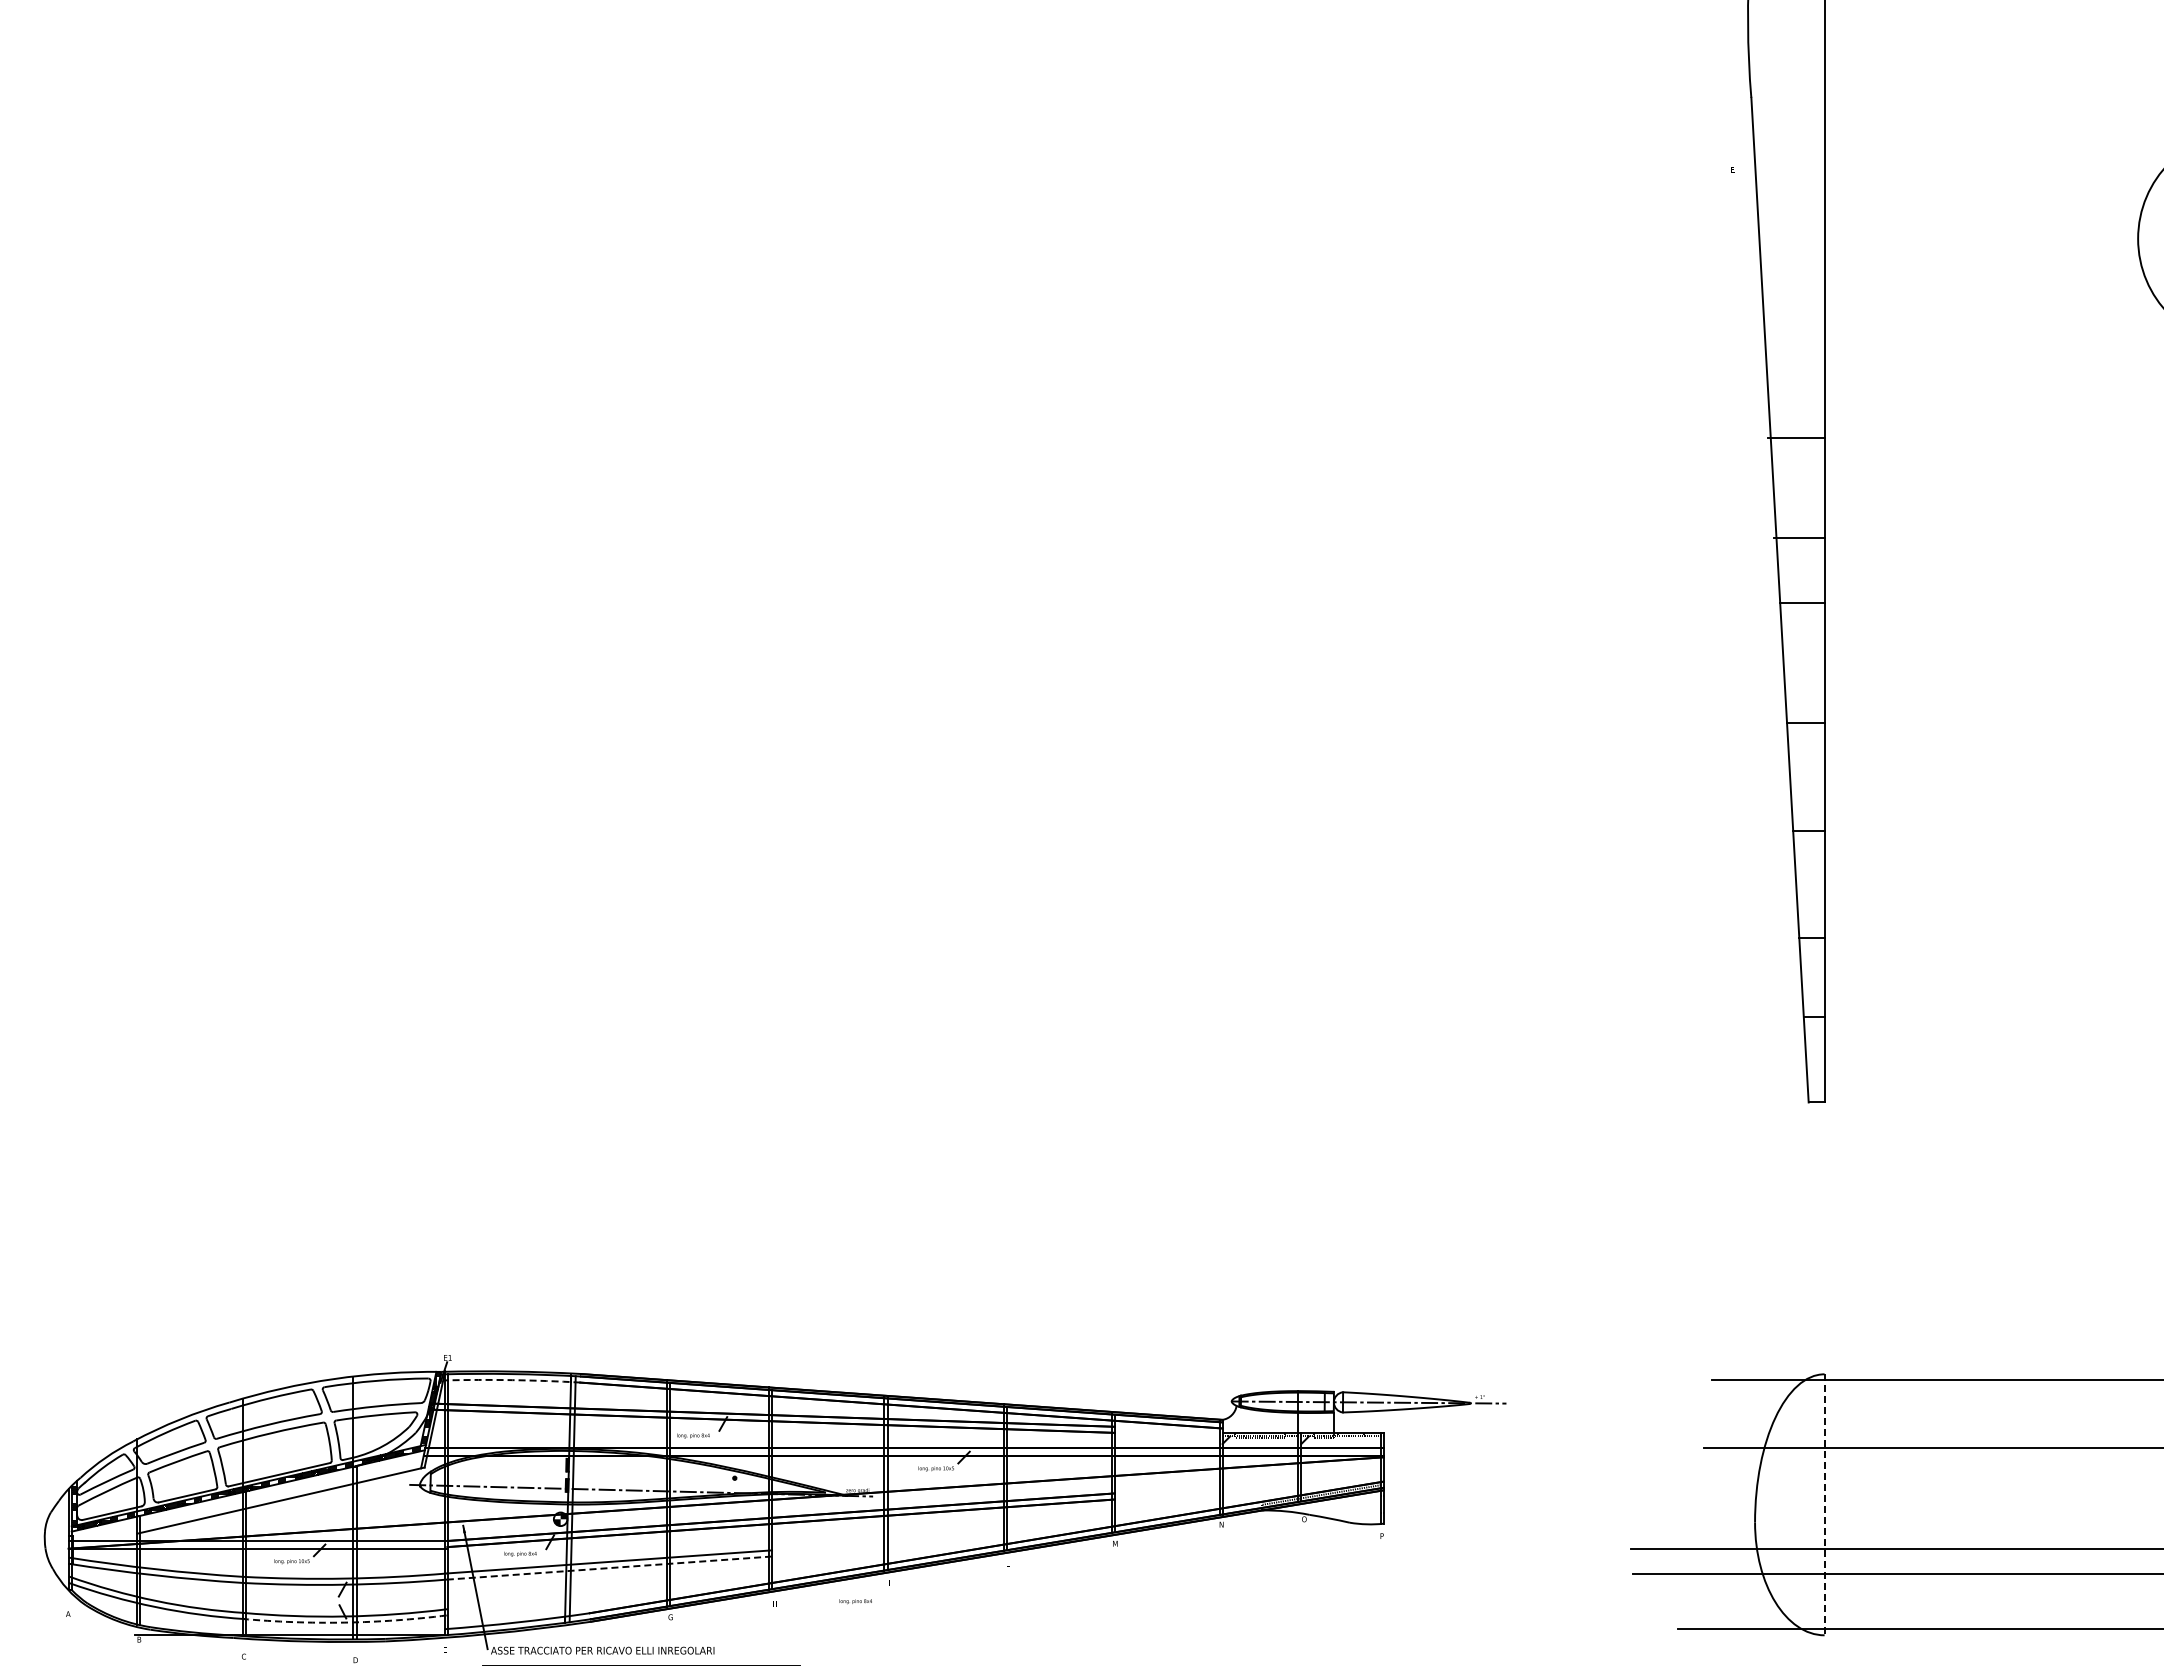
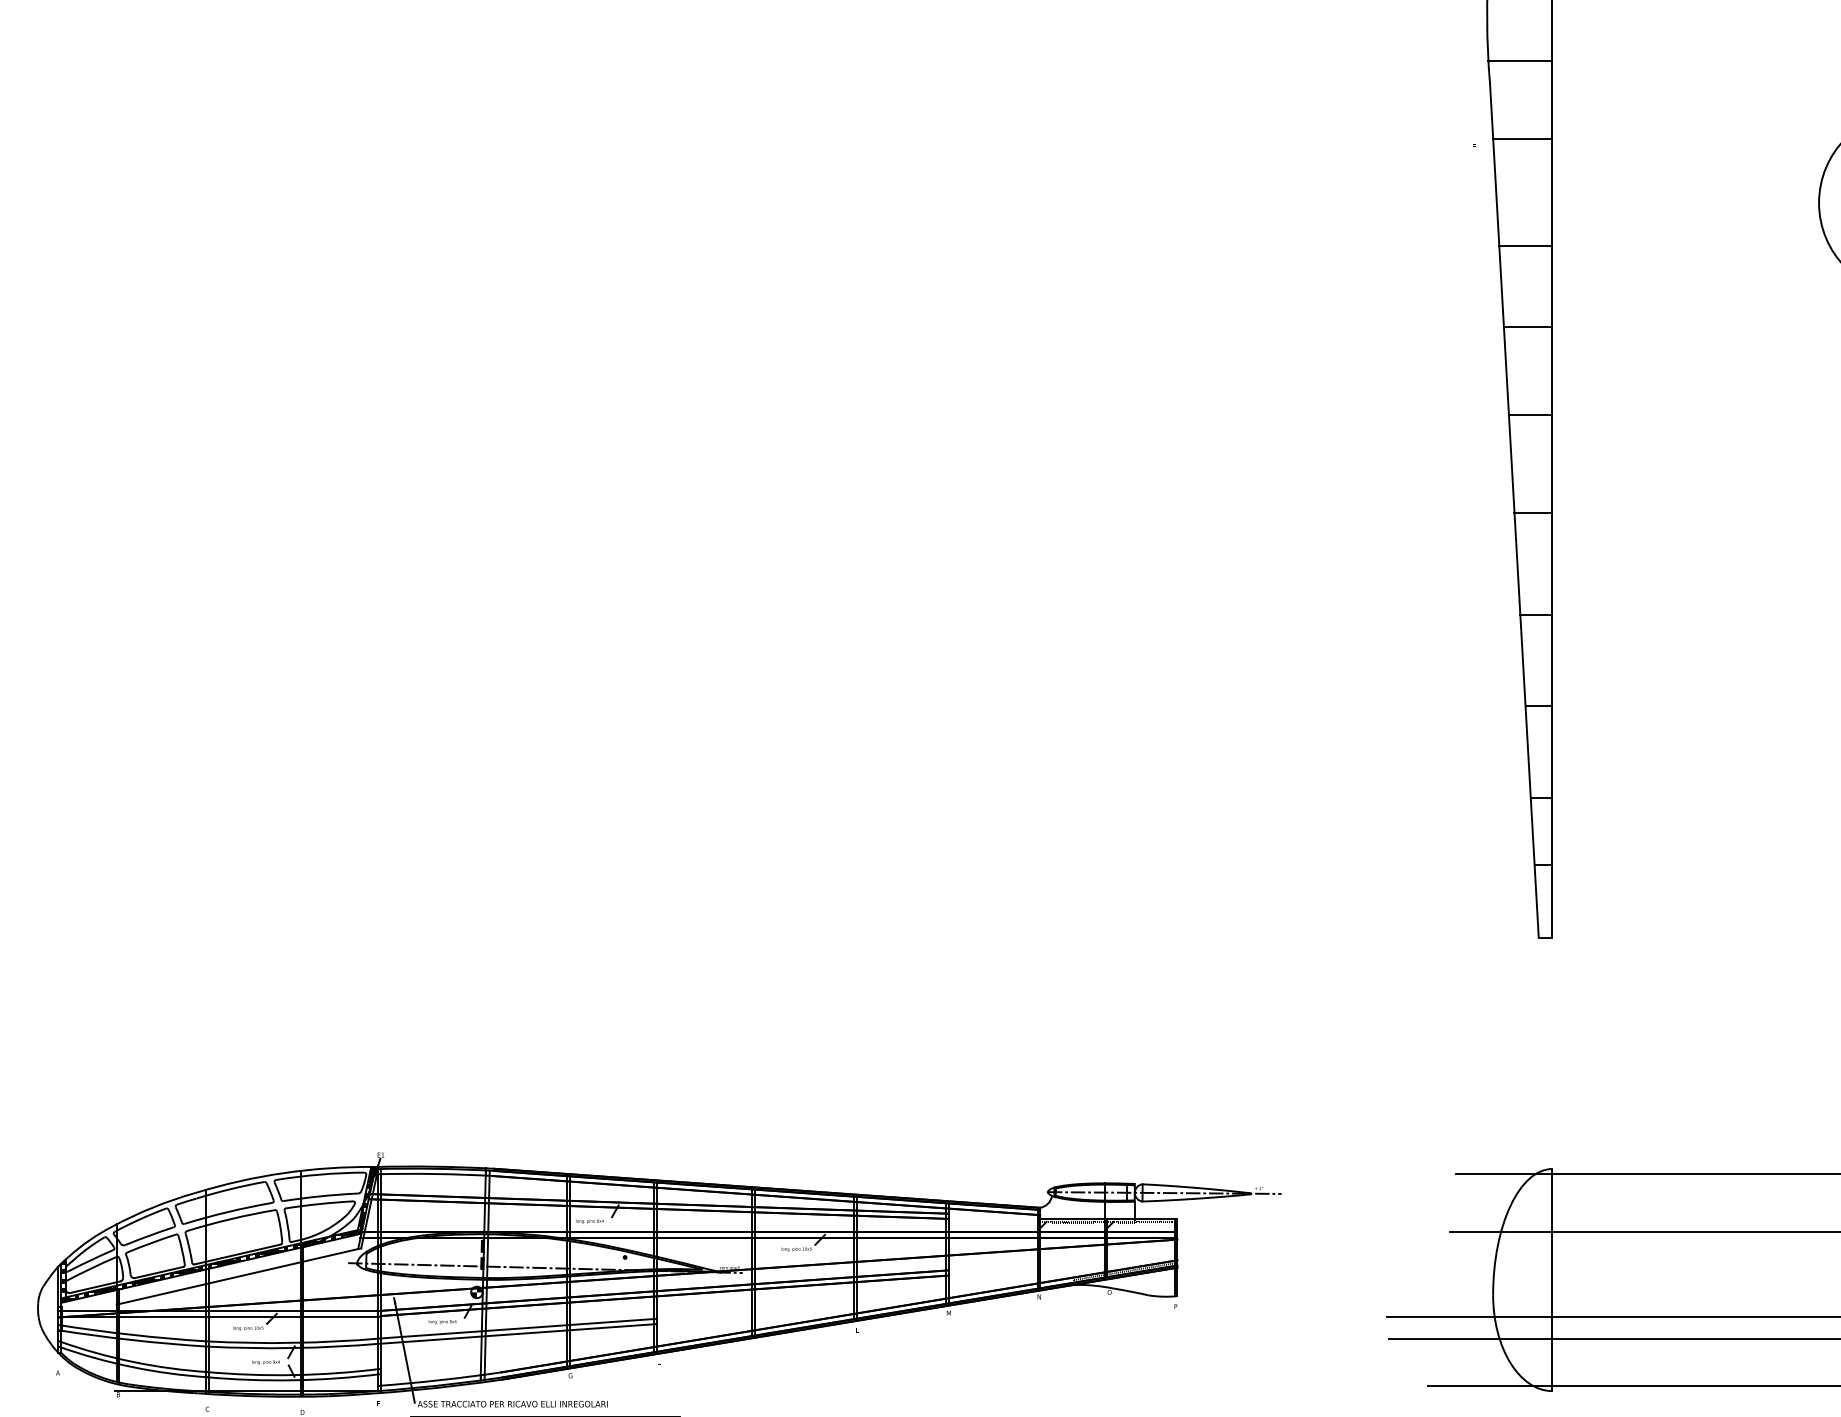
line: (1786, 72) -> (1519, 61), added
line: (1789, 163) -> (1522, 138), added
line: (1793, 289) -> (1525, 246), added
line: (1795, 438) -> (1527, 327), moved
line: (1798, 537) -> (1530, 414), moved
arc: (512, 1380) -> (435, 1174), dashed -> solid
line: (1824, 1505) -> (1552, 1280), dashed -> solid
line: (609, 1568) -> (518, 1334), dashed -> solid
text: (855, 1601) -> (265, 1362), moved
arc: (344, 1622) -> (293, 1380), dashed -> solid

